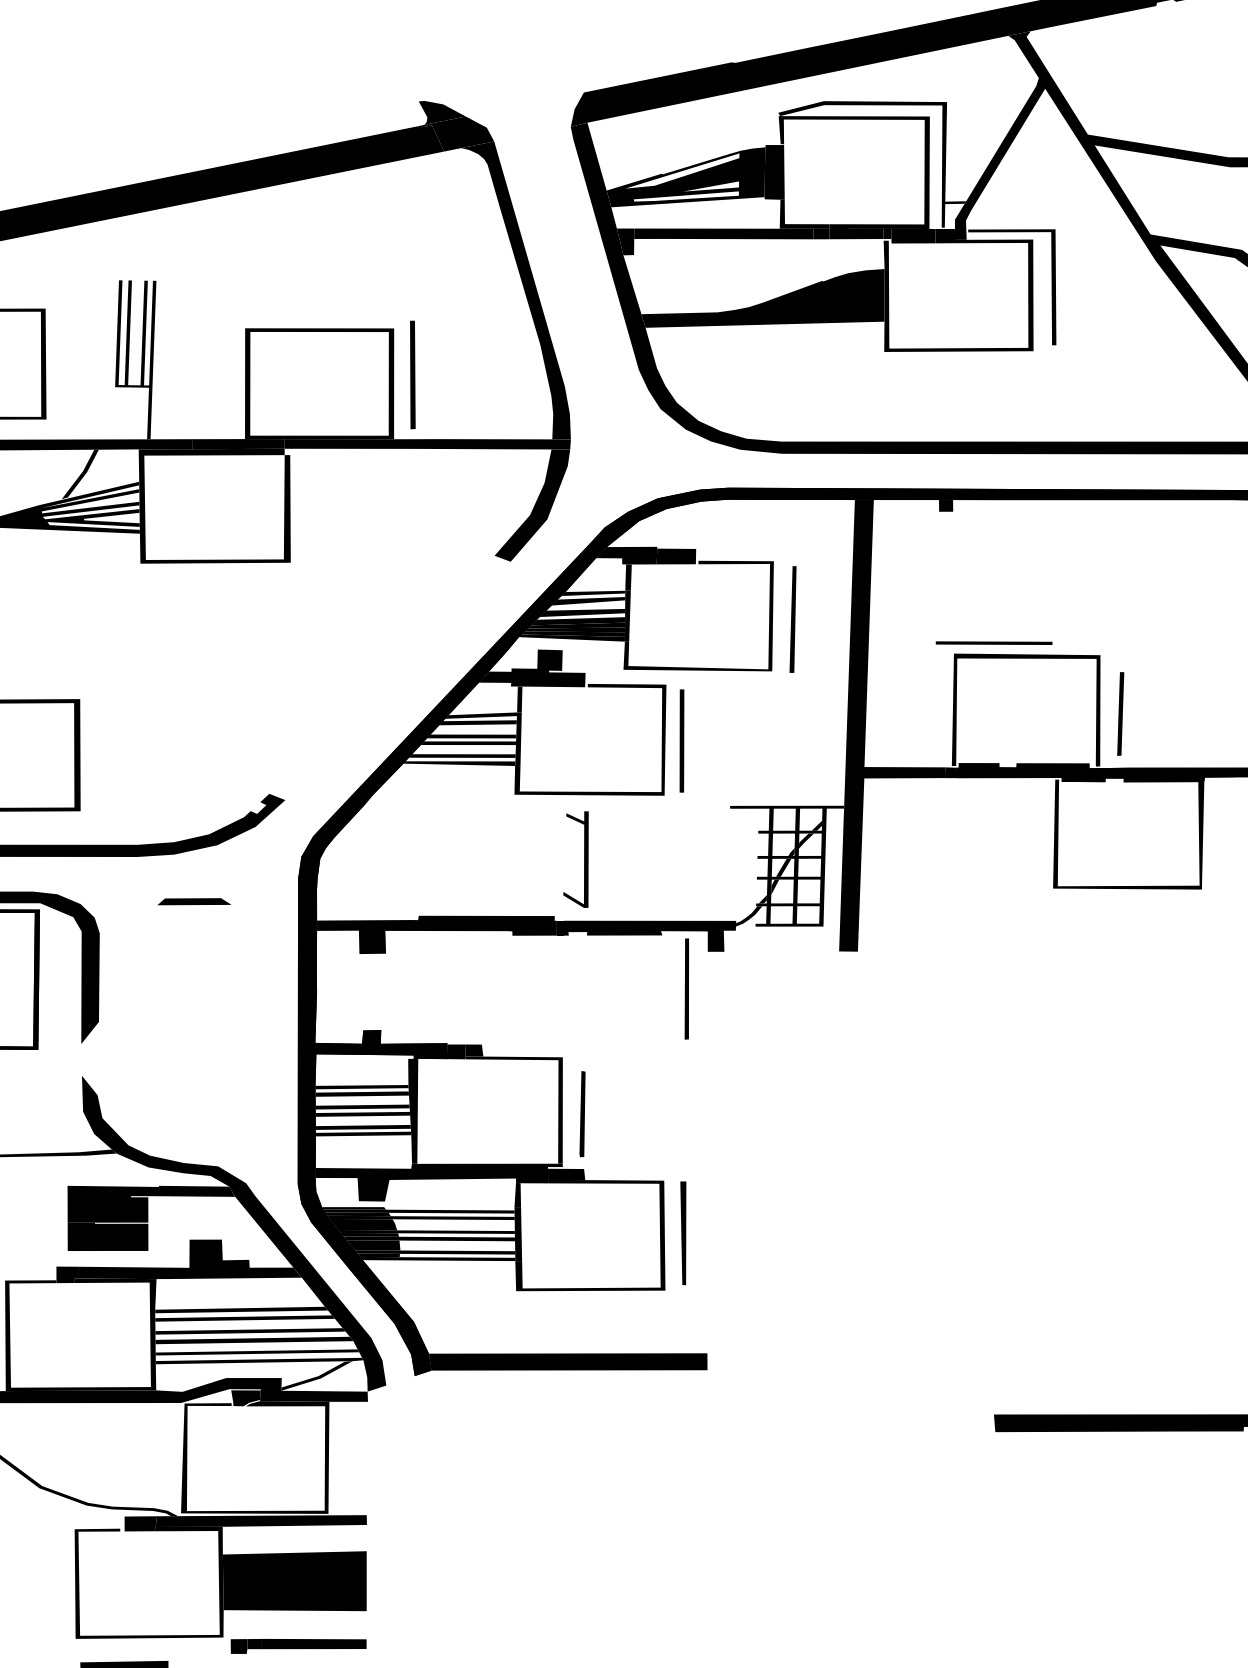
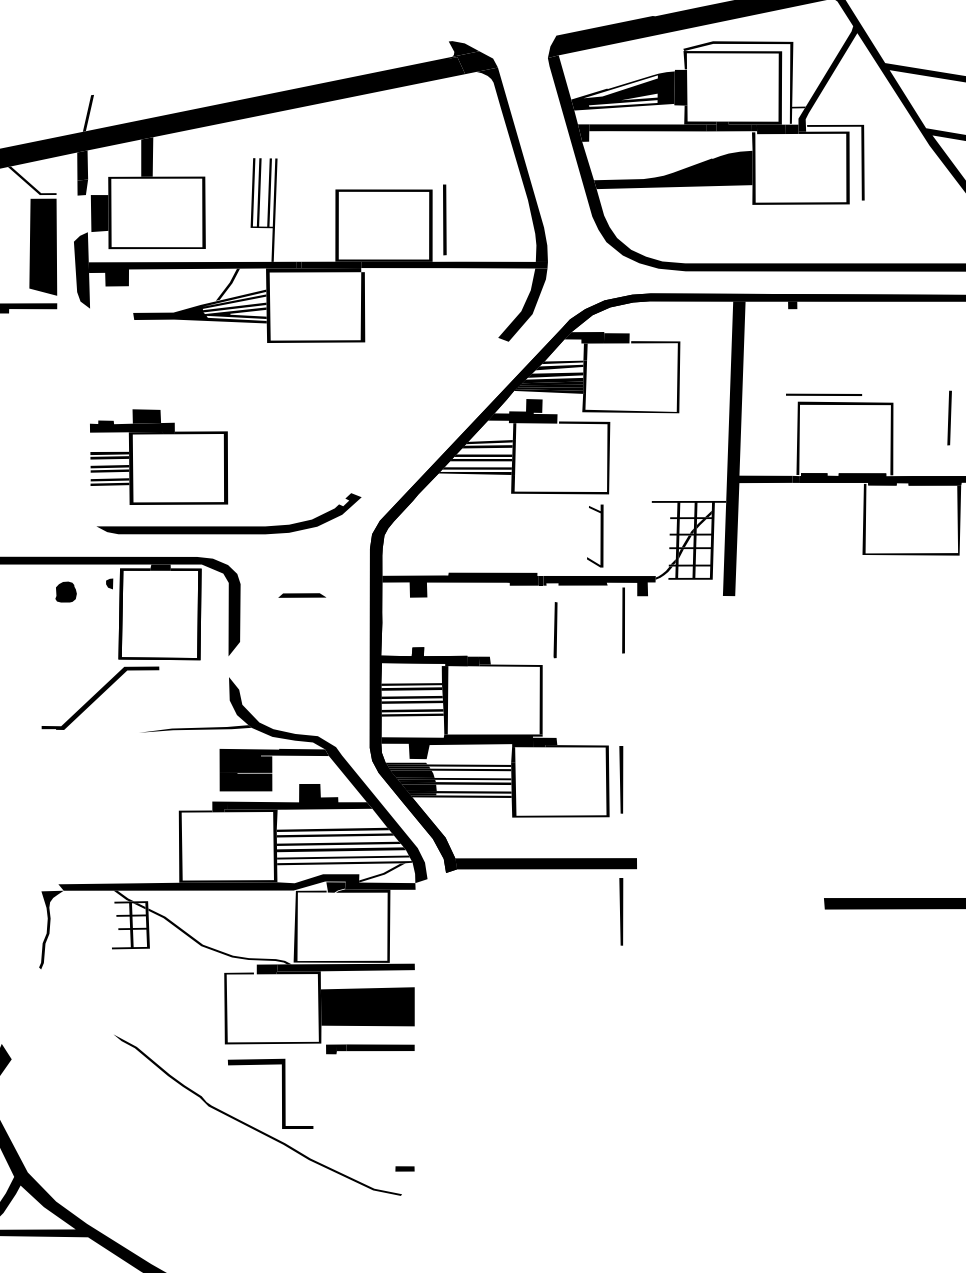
line: (792, 619) -> (692, 379), removed
line: (1120, 713) -> (949, 417), moved
fill: (680, 740) -> (619, 458), removed
part: (576, 858) -> (595, 535), moved
line: (193, 901) -> (301, 595), moved
line: (582, 1114) -> (555, 630), moved
line: (683, 1435) -> (621, 911), added

